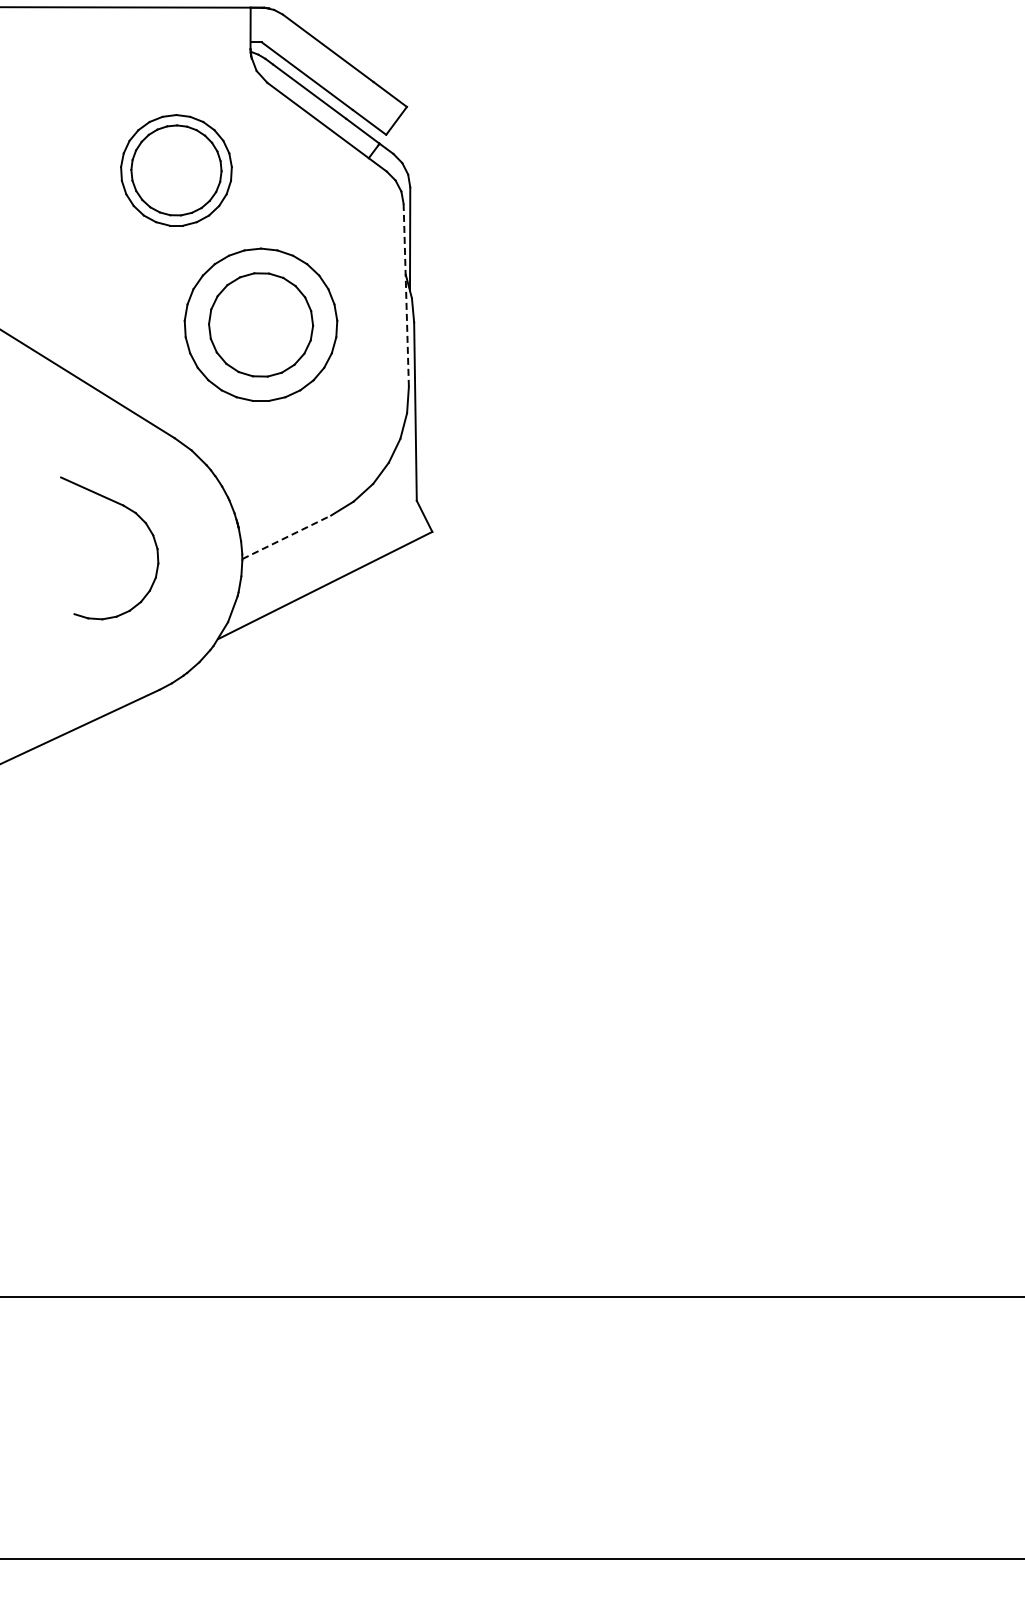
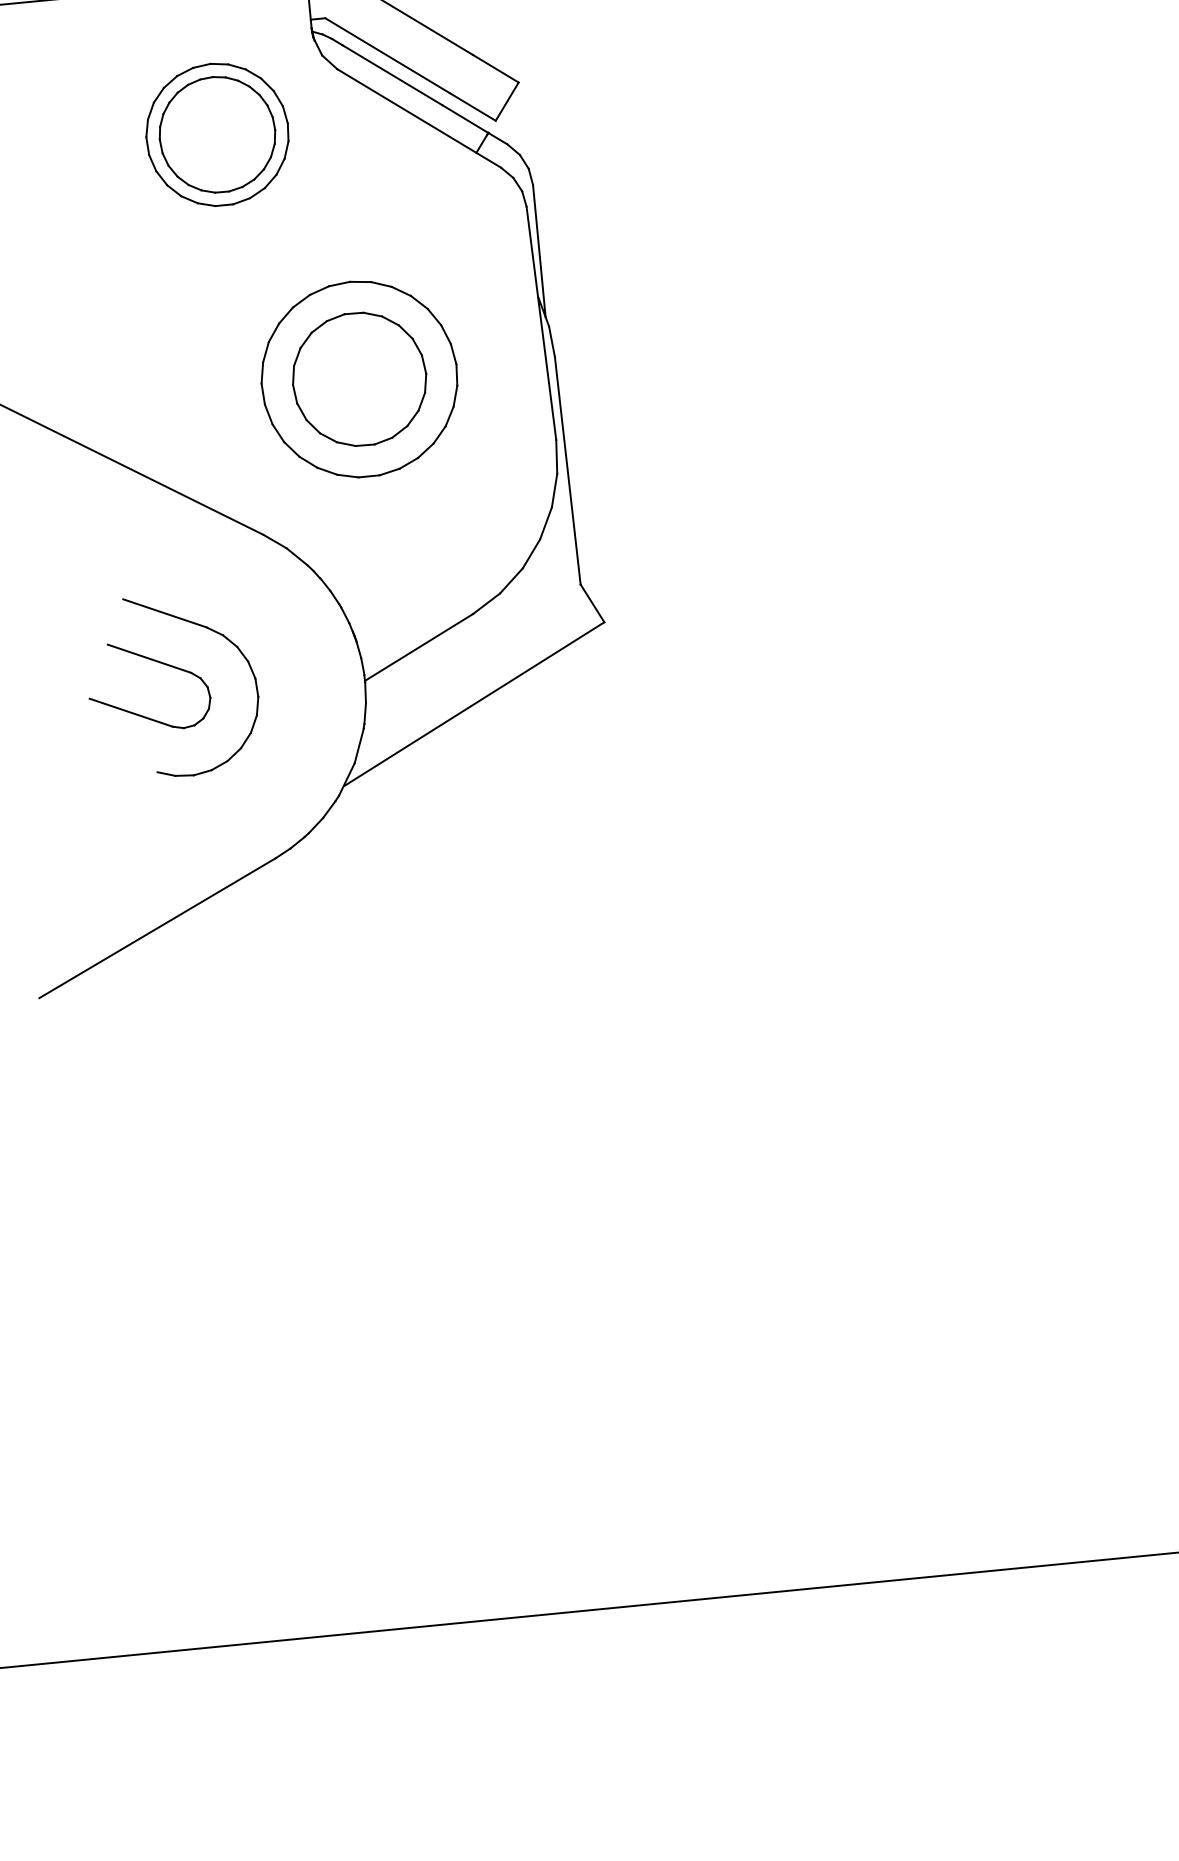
part: (176, 170) -> (217, 134), moved
line: (406, 295) -> (541, 323), dashed -> solid
part: (82, 529) -> (157, 663), added
line: (287, 537) -> (420, 647), dashed -> solid

